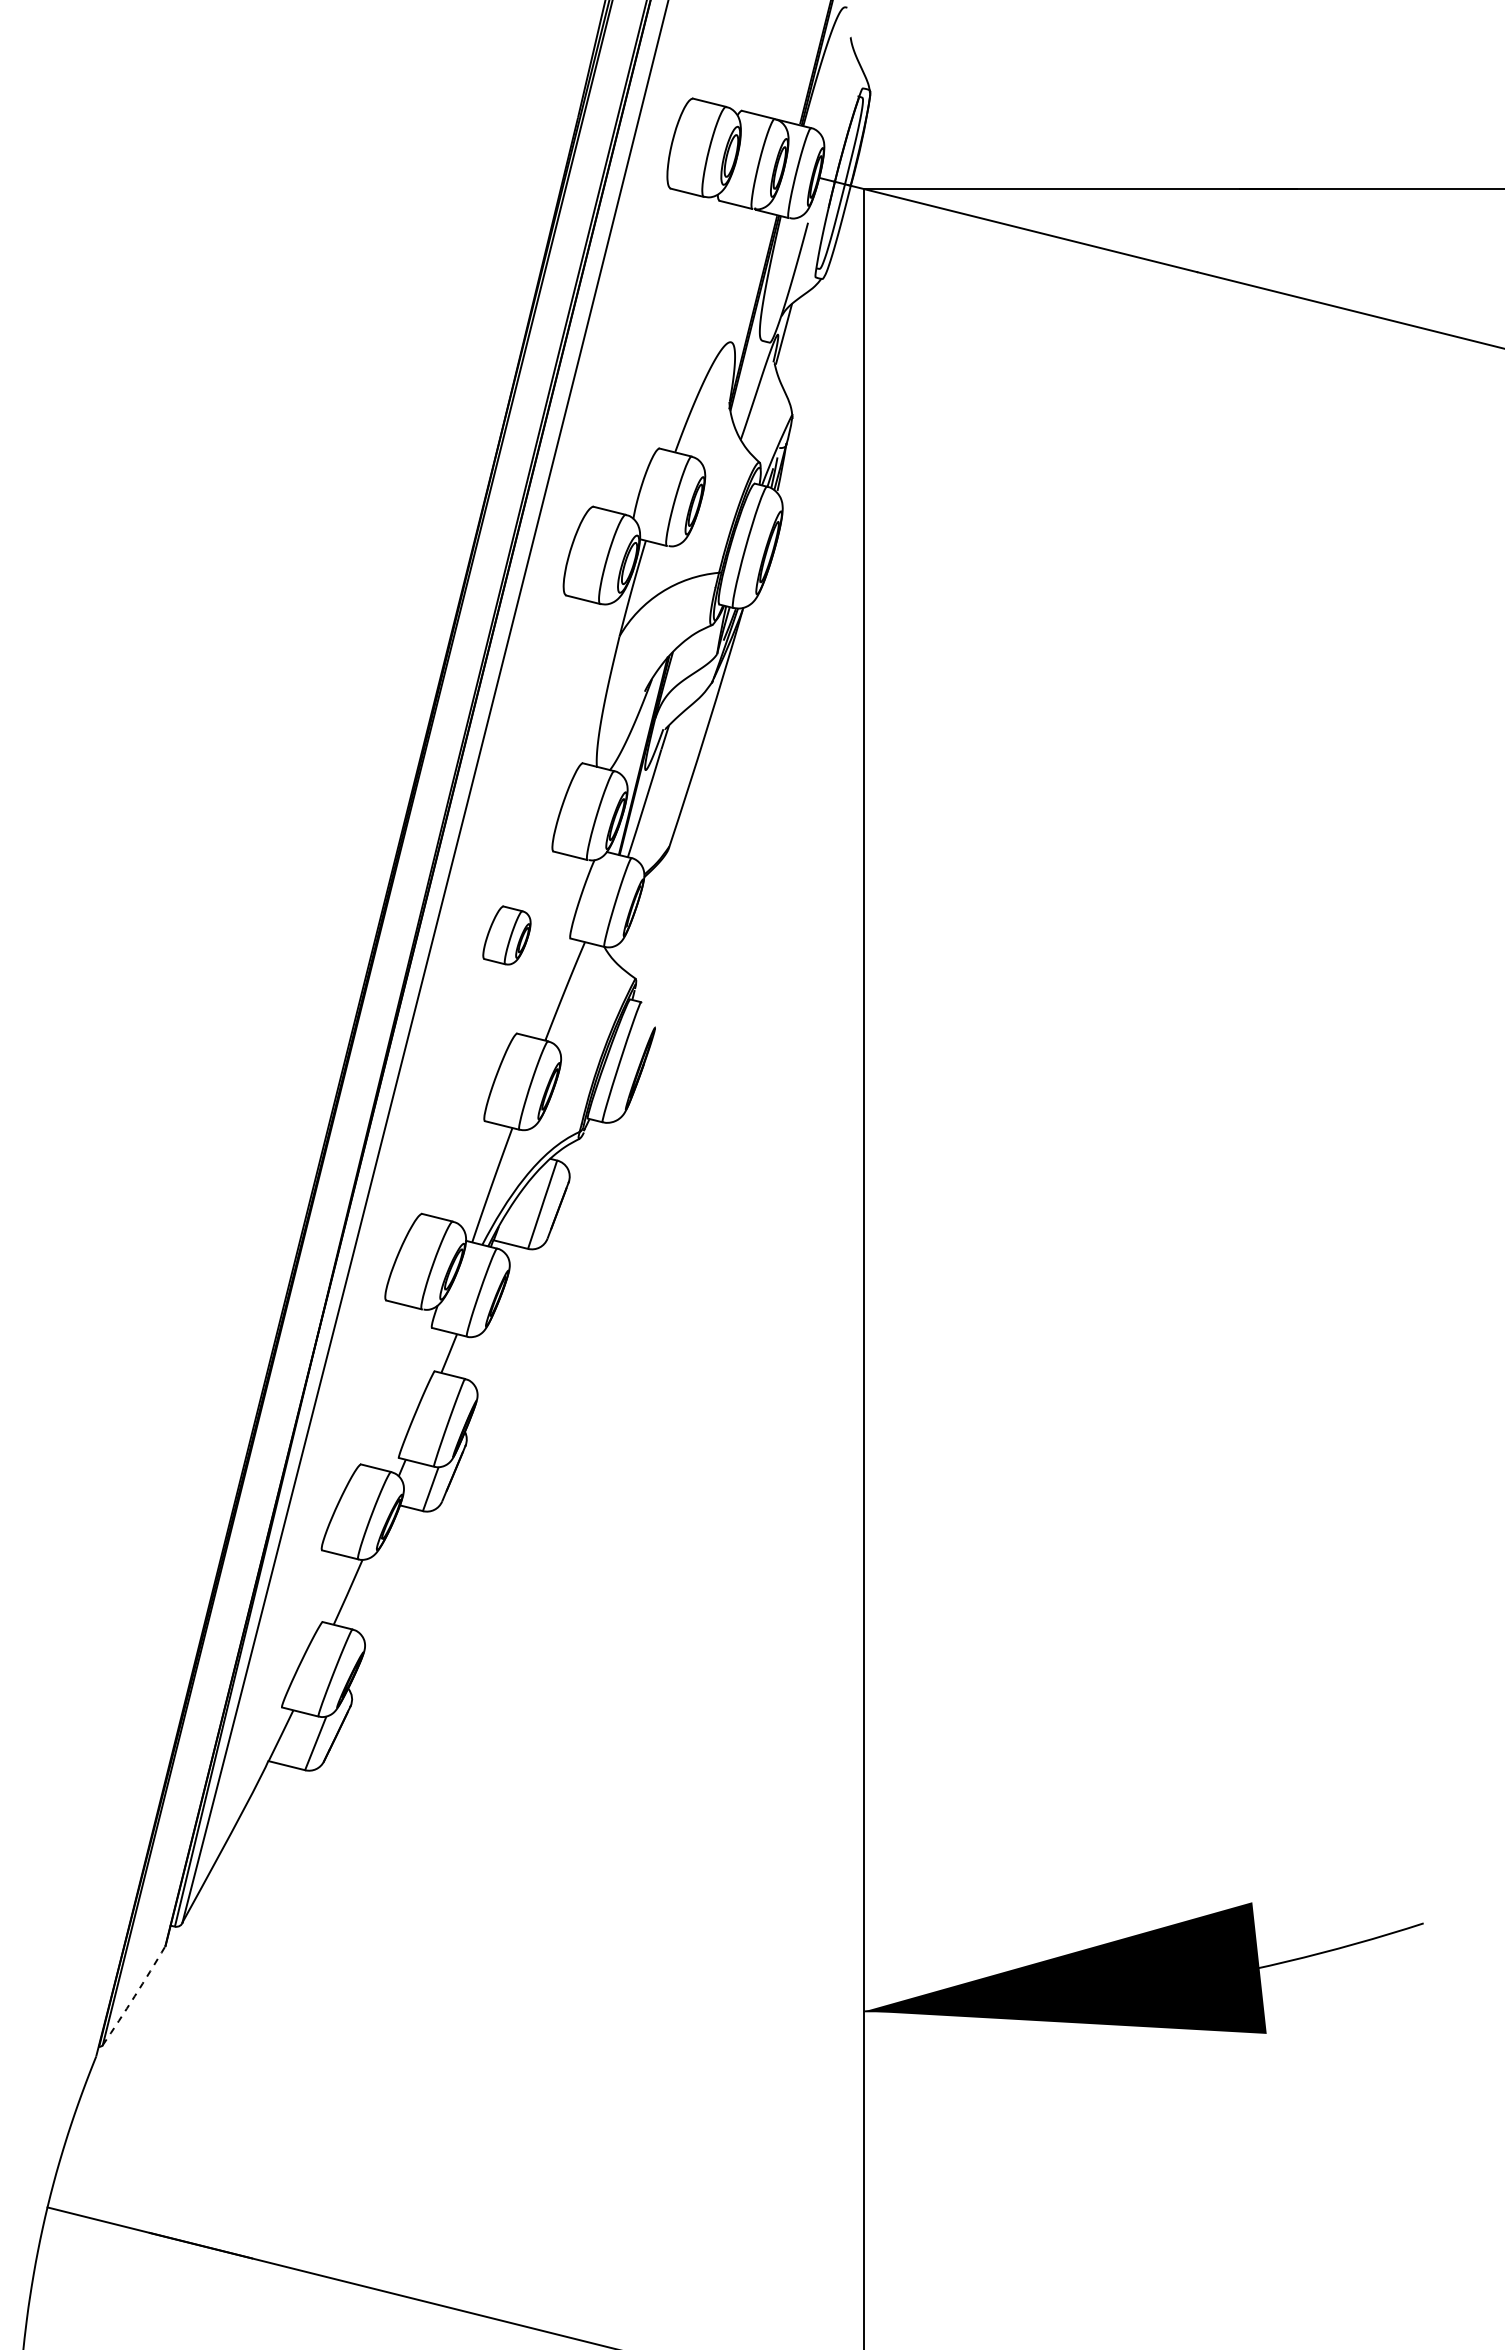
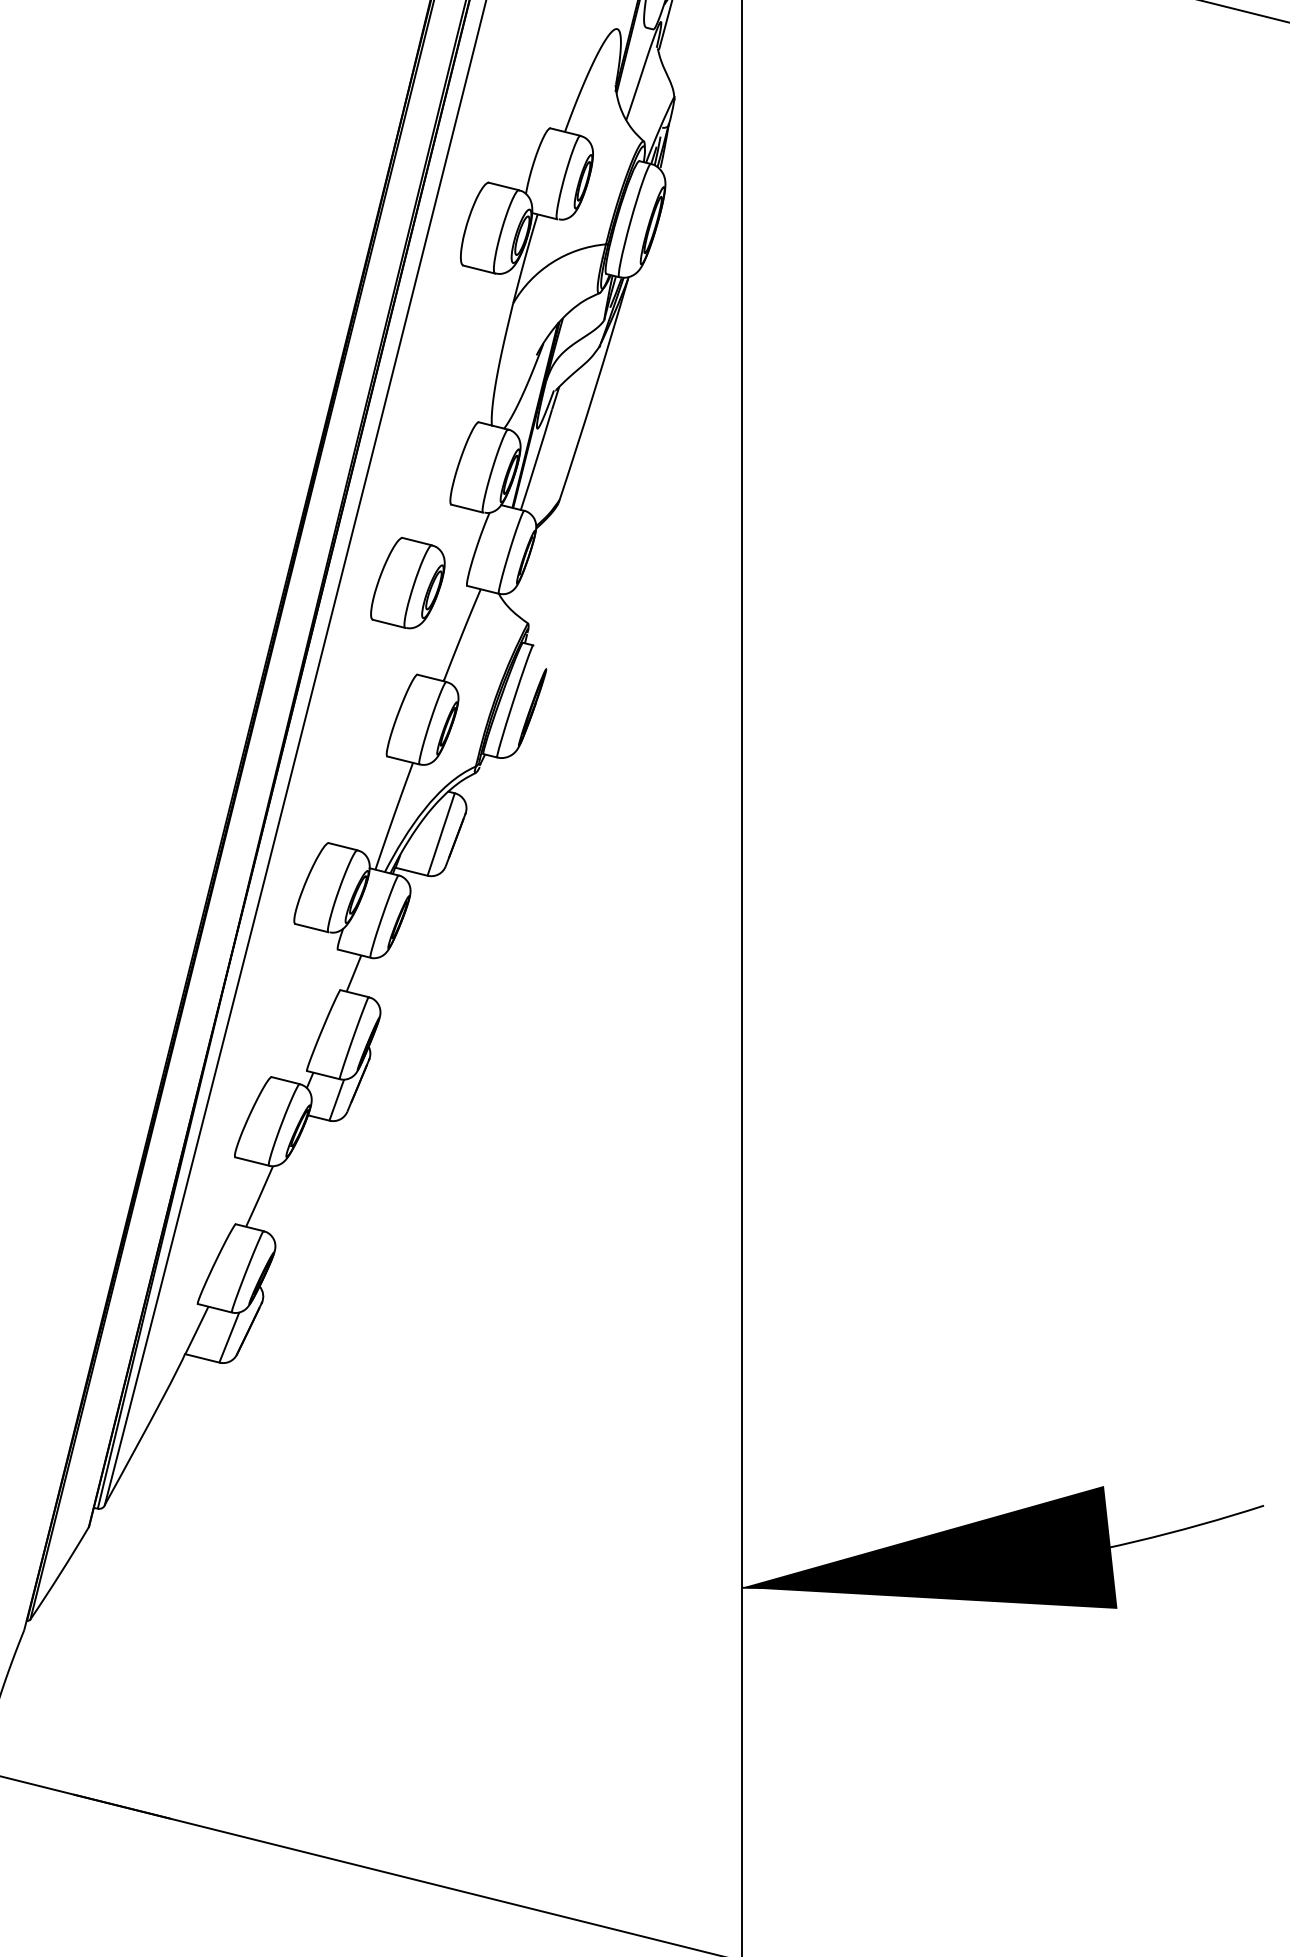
part: (506, 935) -> (407, 583), size x1.67
arc: (134, 1996) -> (60, 1573), dashed -> solid

